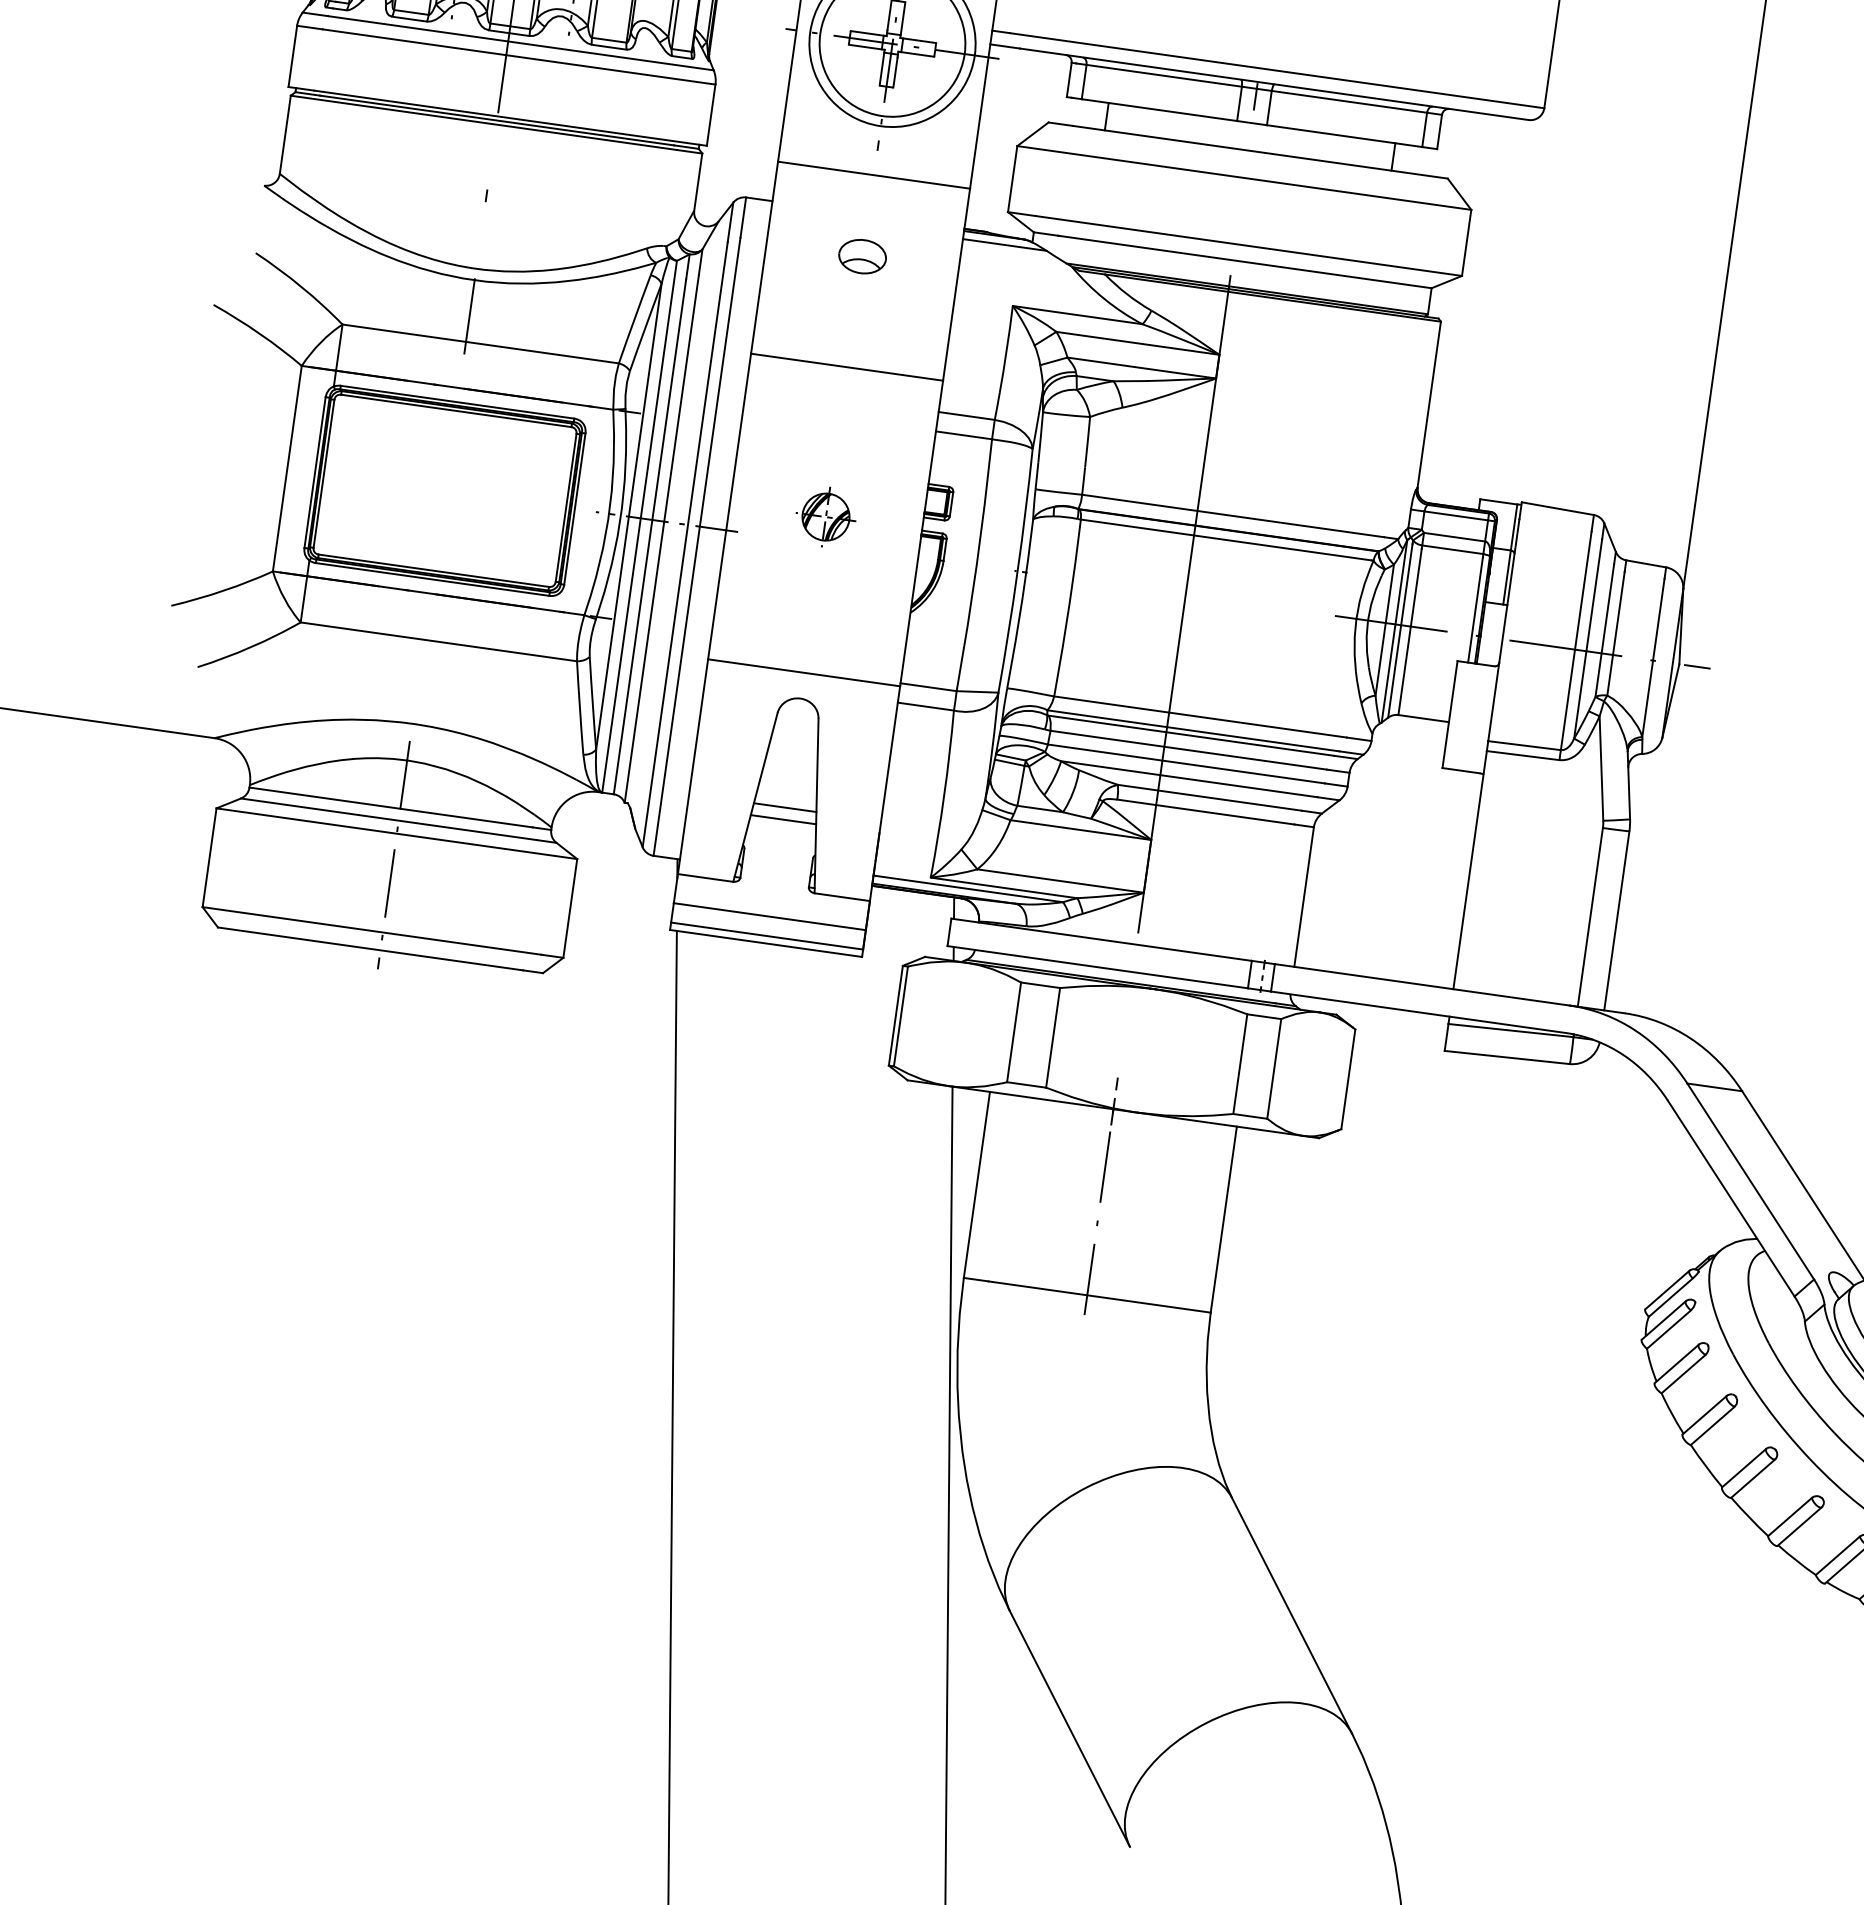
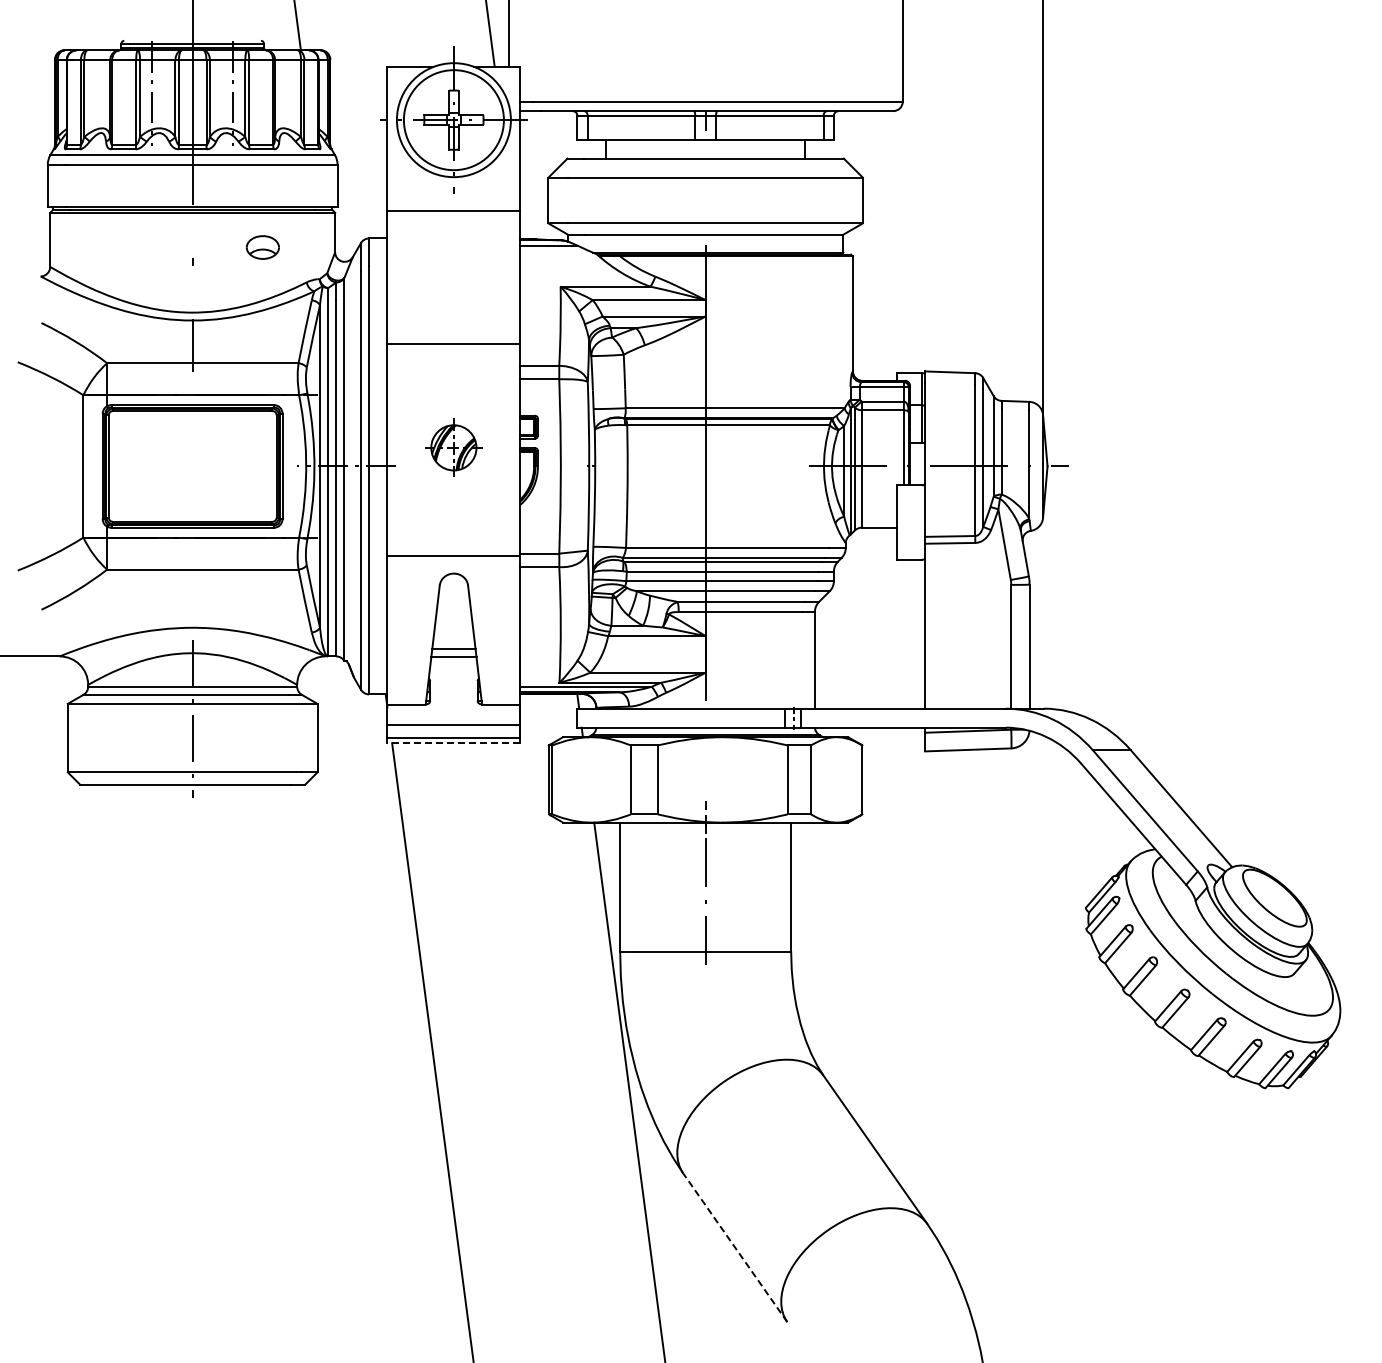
part: (862, 256) -> (262, 247), moved
part: (825, 516) -> (453, 447), size x1.4
line: (765, 943) -> (453, 743), solid -> dashed
line: (1070, 1728) -> (735, 1247), solid -> dashed

